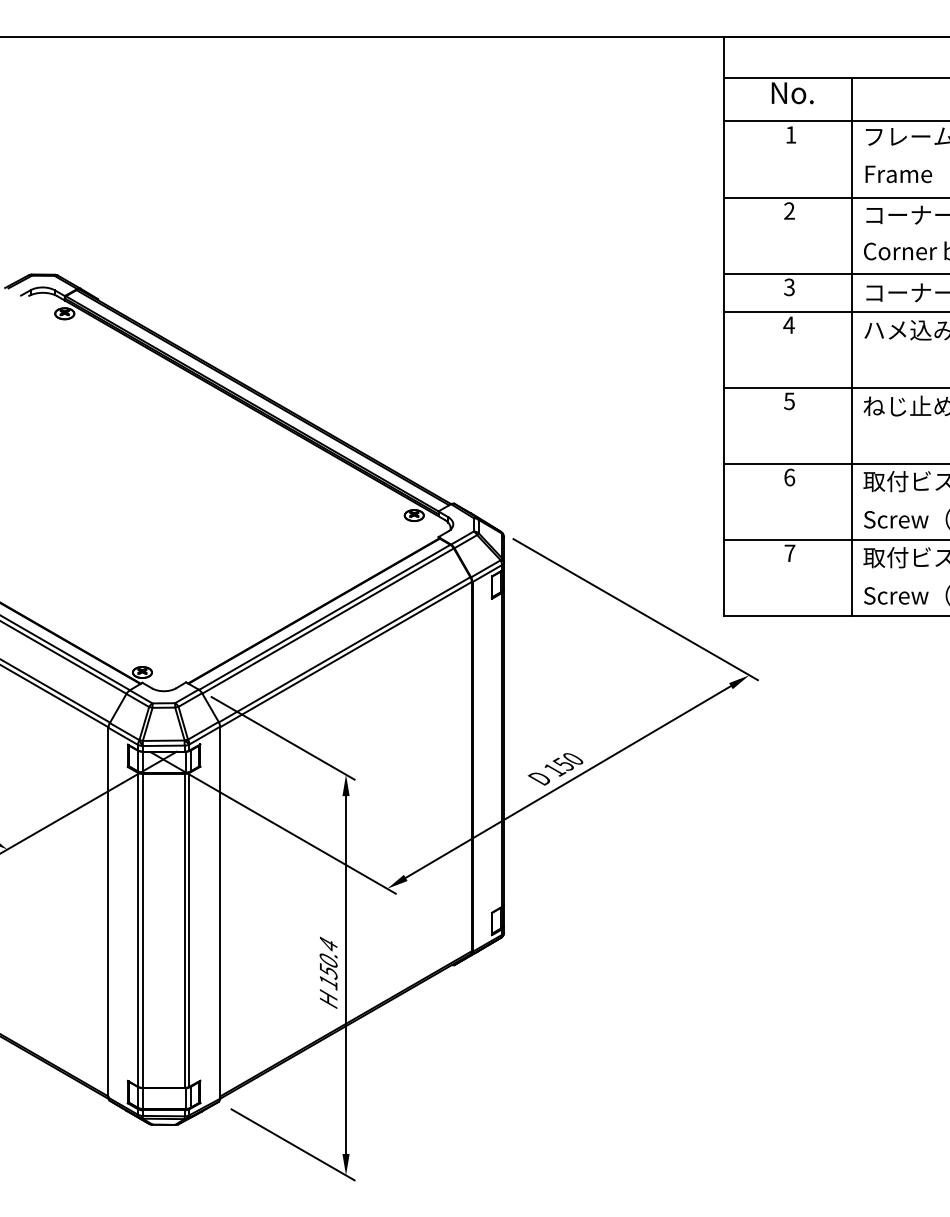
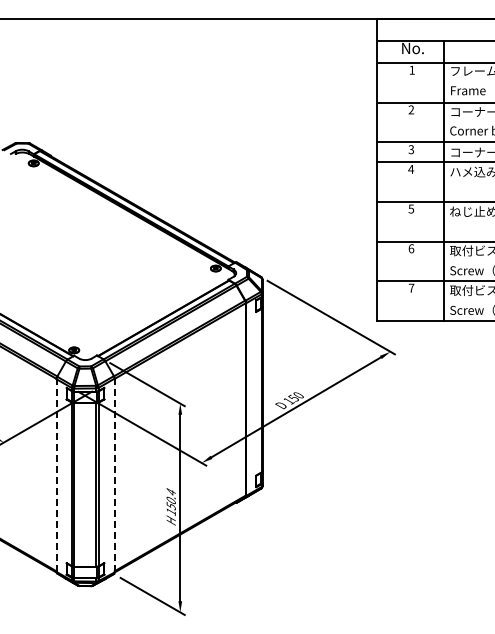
line: (108, 912) -> (56, 475), solid -> dashed
line: (219, 912) -> (114, 475), solid -> dashed

